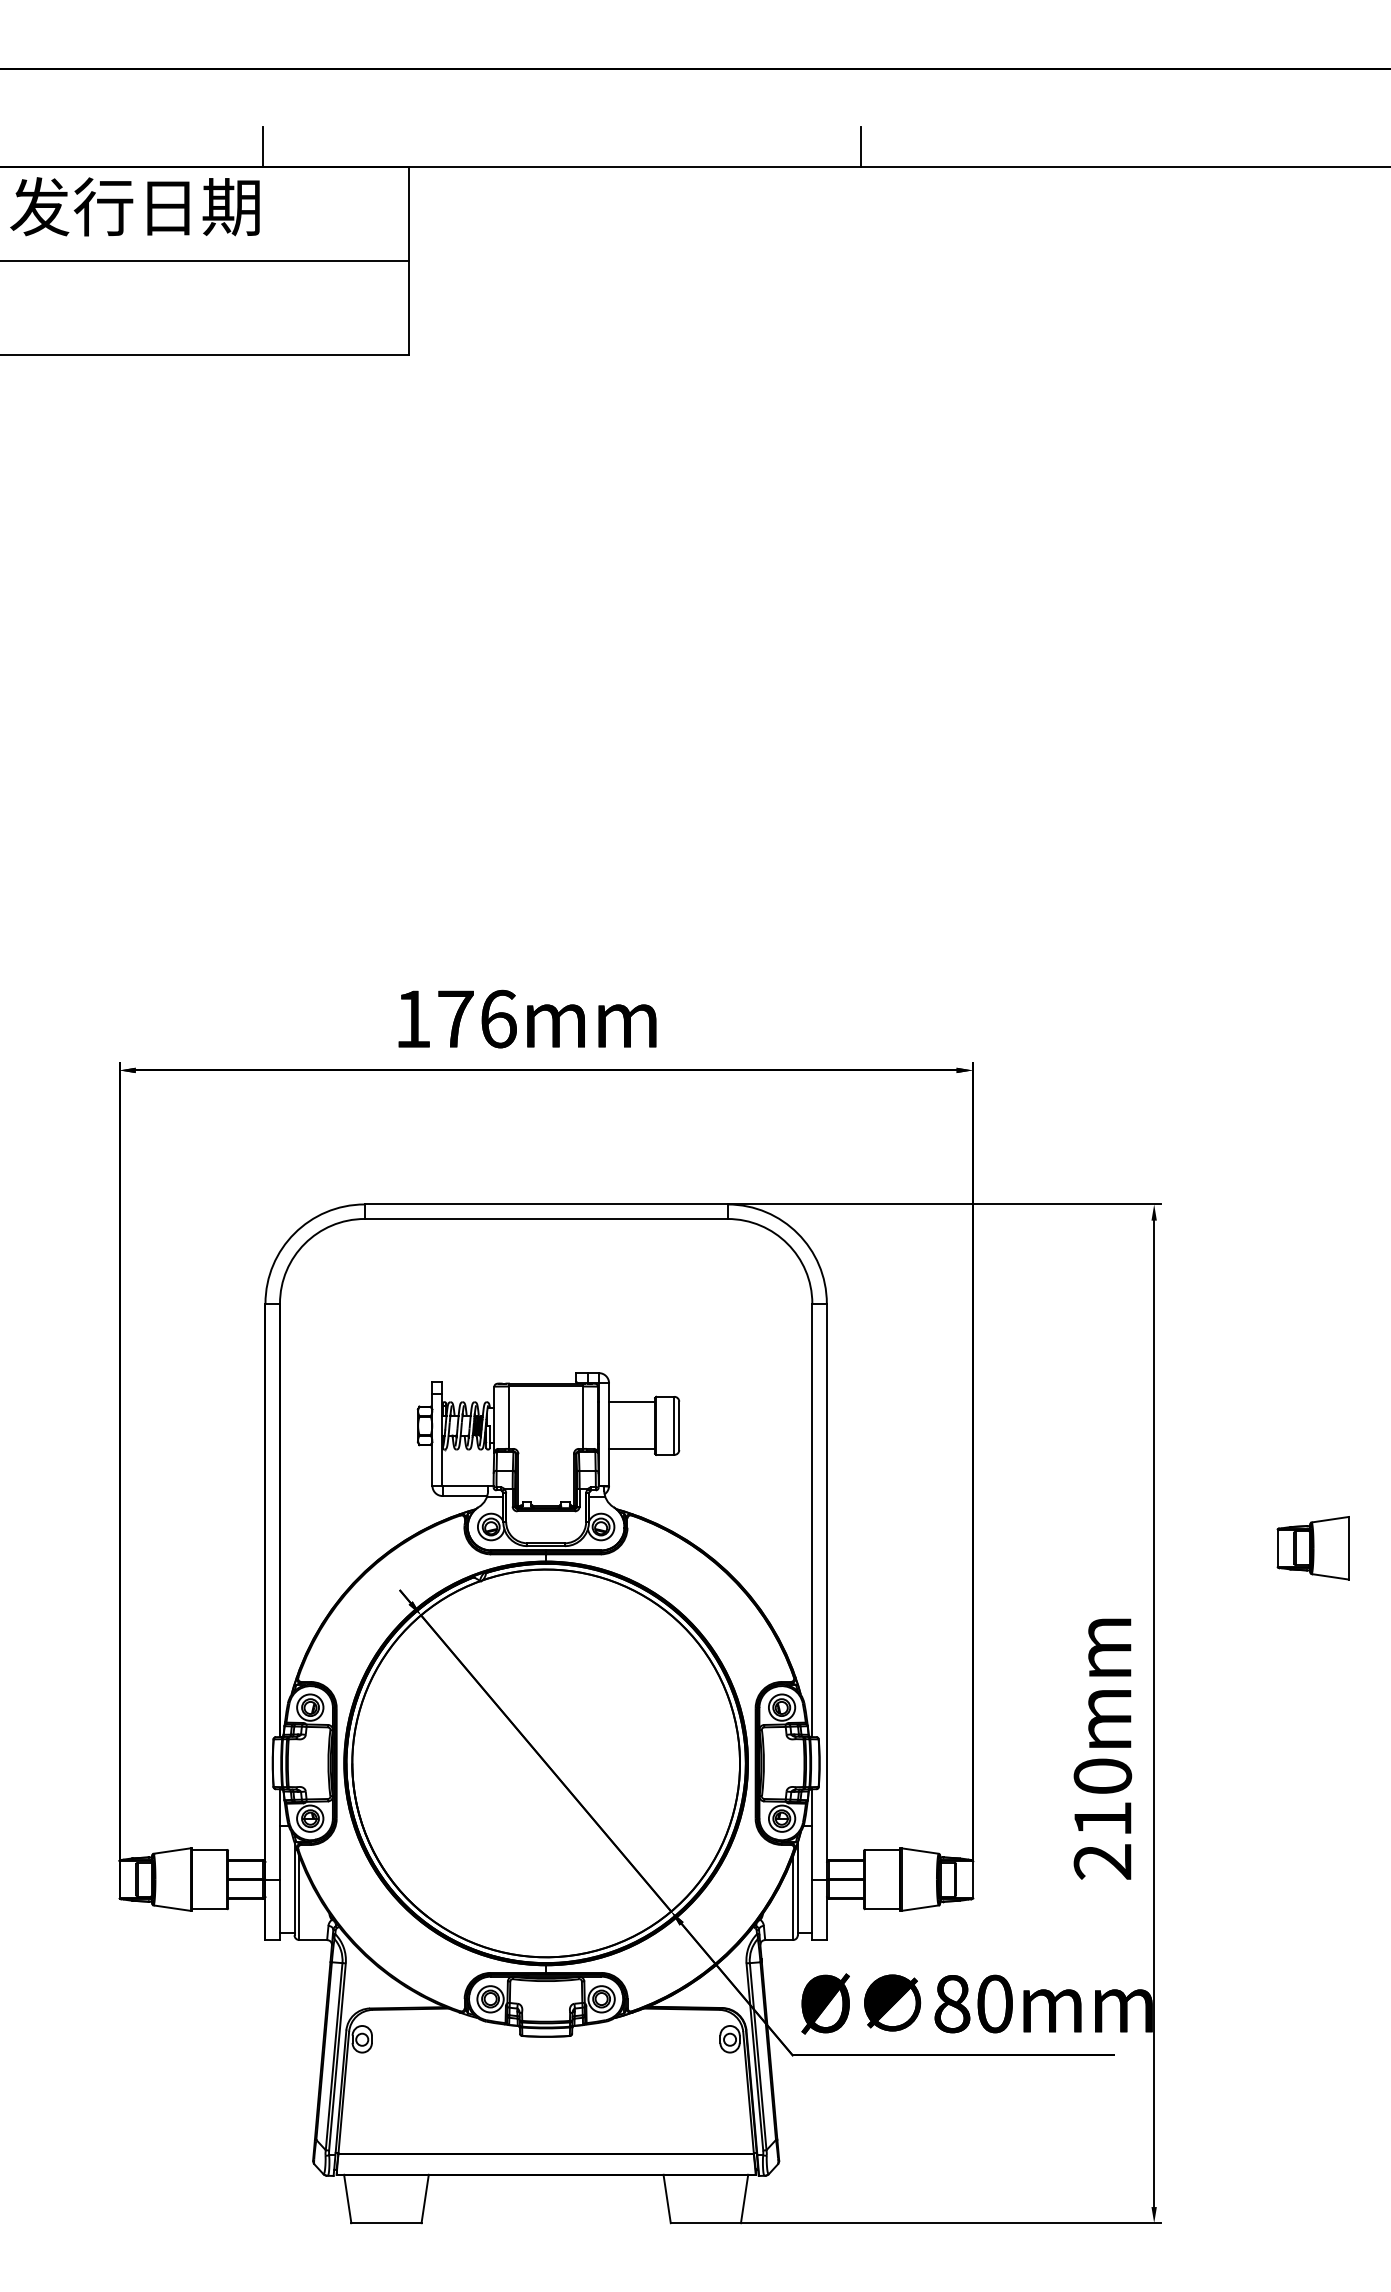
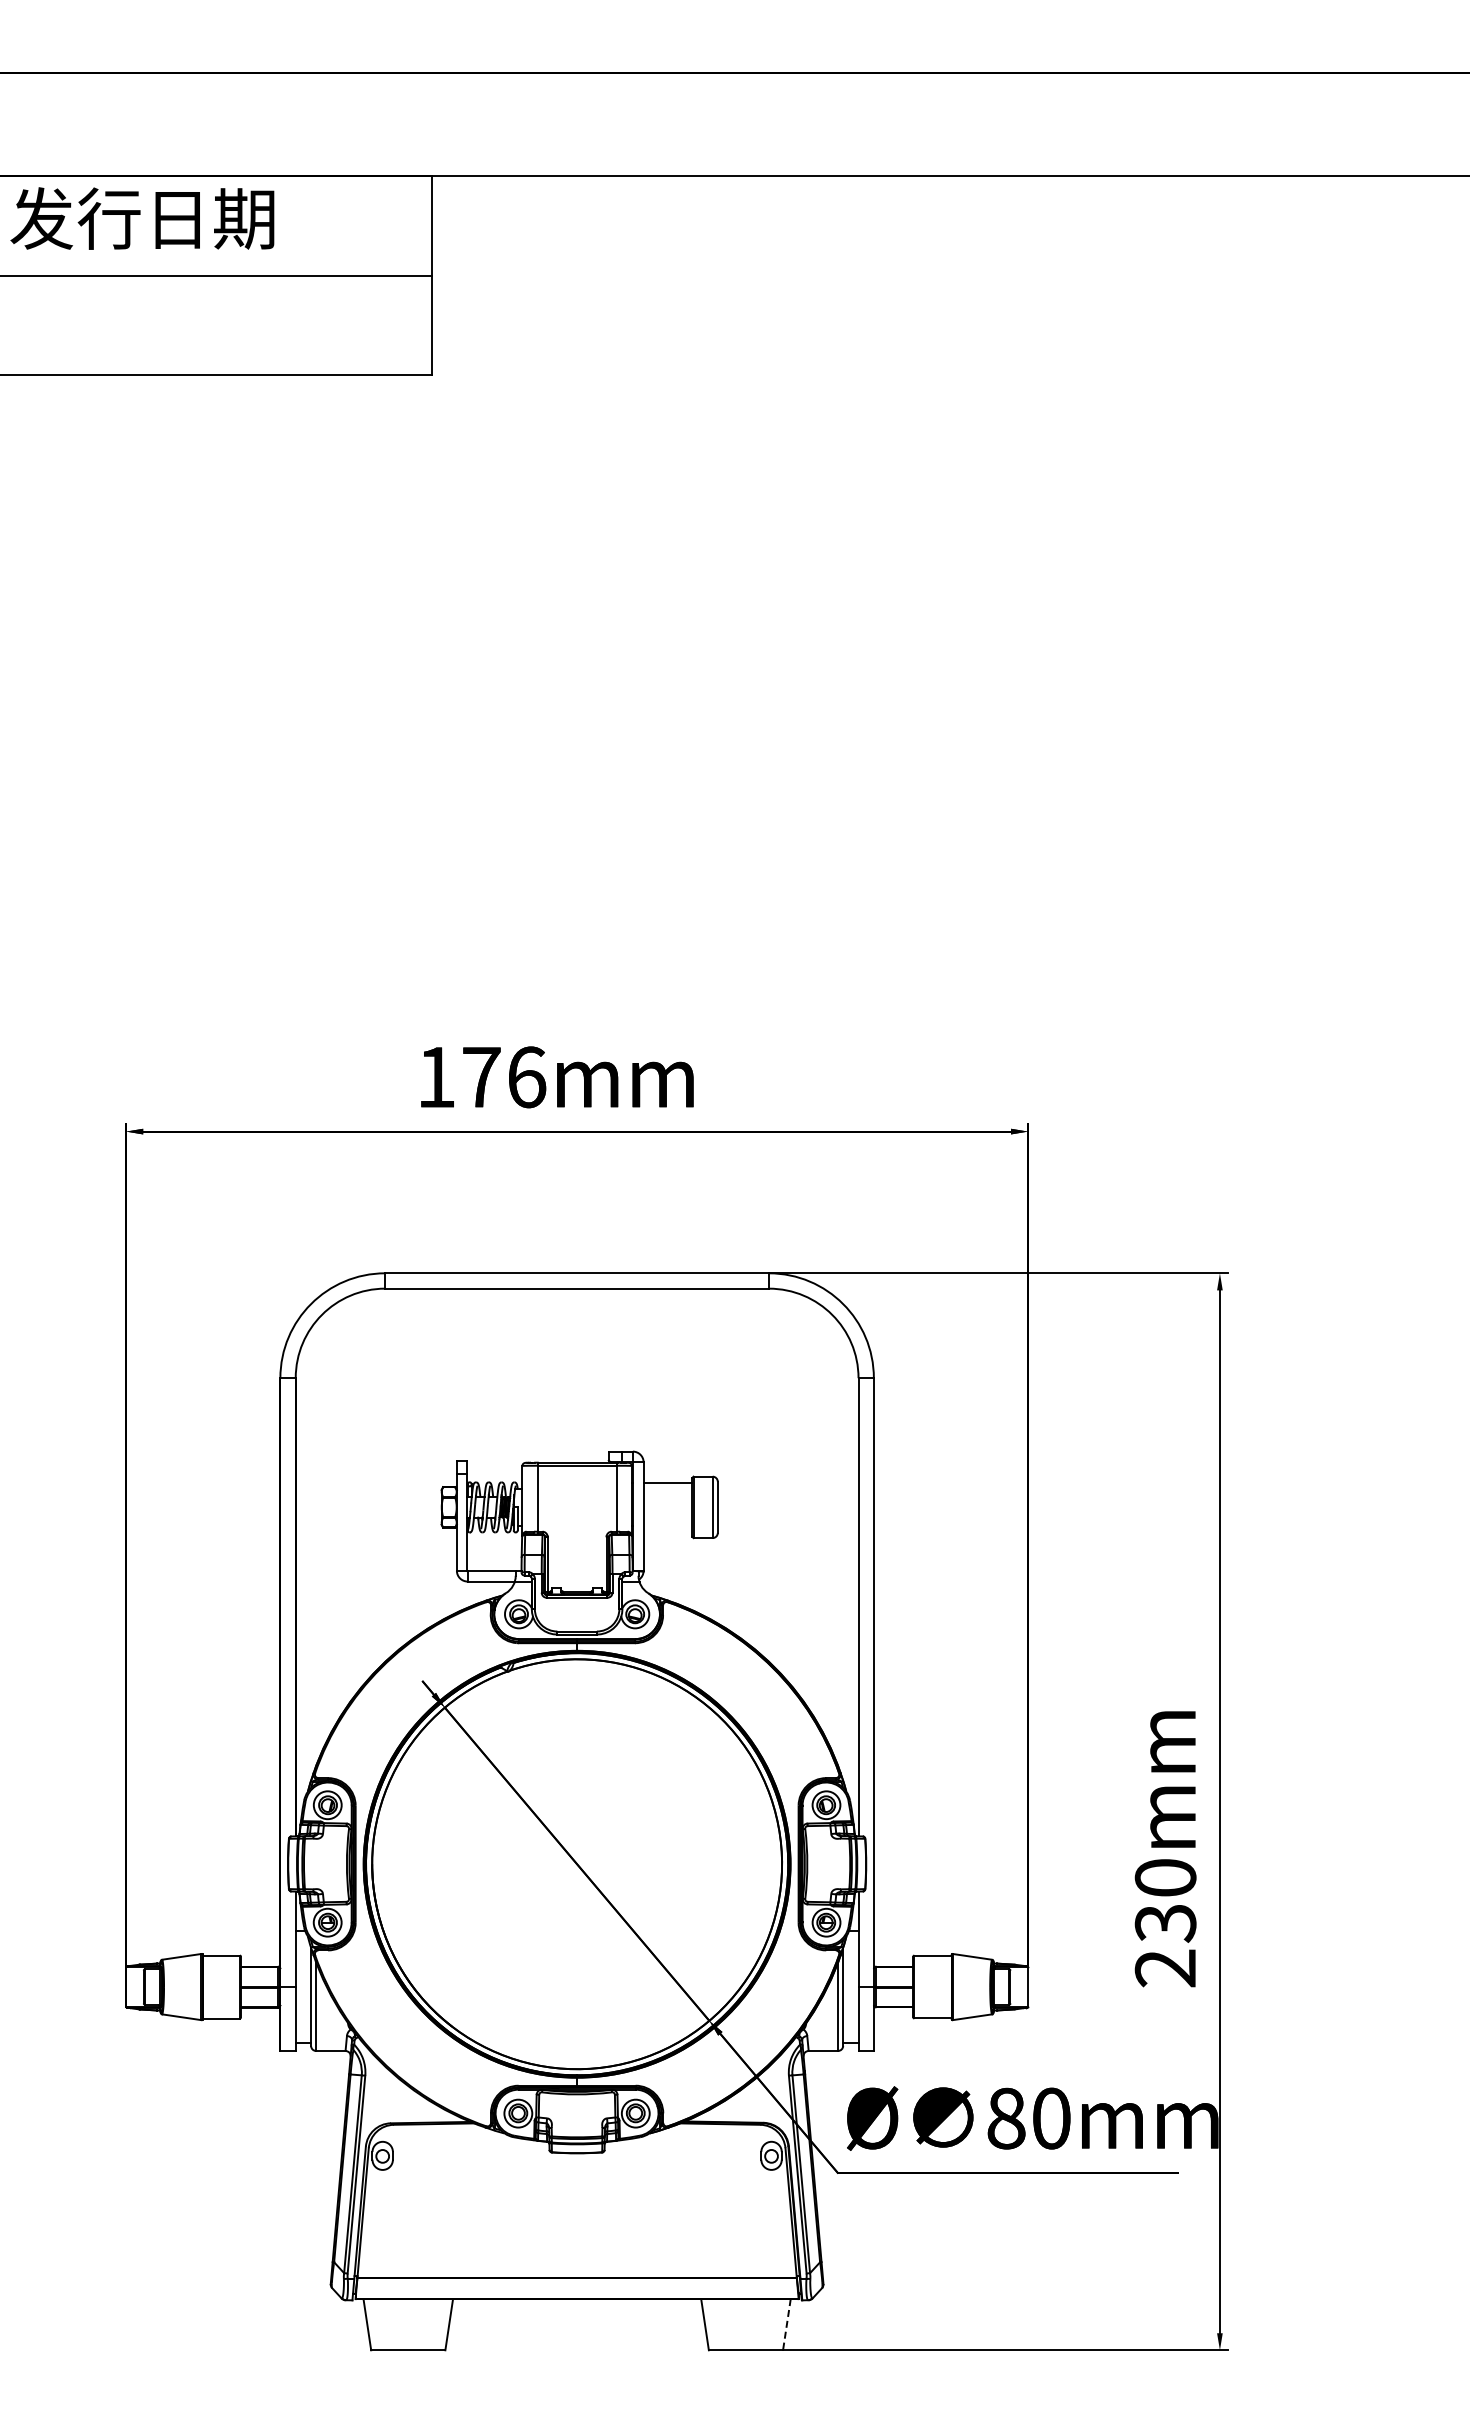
line: (262, 147) -> (277, 155), removed
line: (860, 147) -> (909, 155), removed
line: (631, 1449) -> (667, 1532), removed
part: (1312, 1548) -> (1387, 1636), removed
text: (1102, 1819) -> (1165, 1923), 210mm -> 230mm
line: (744, 2198) -> (786, 2324), solid -> dashed

